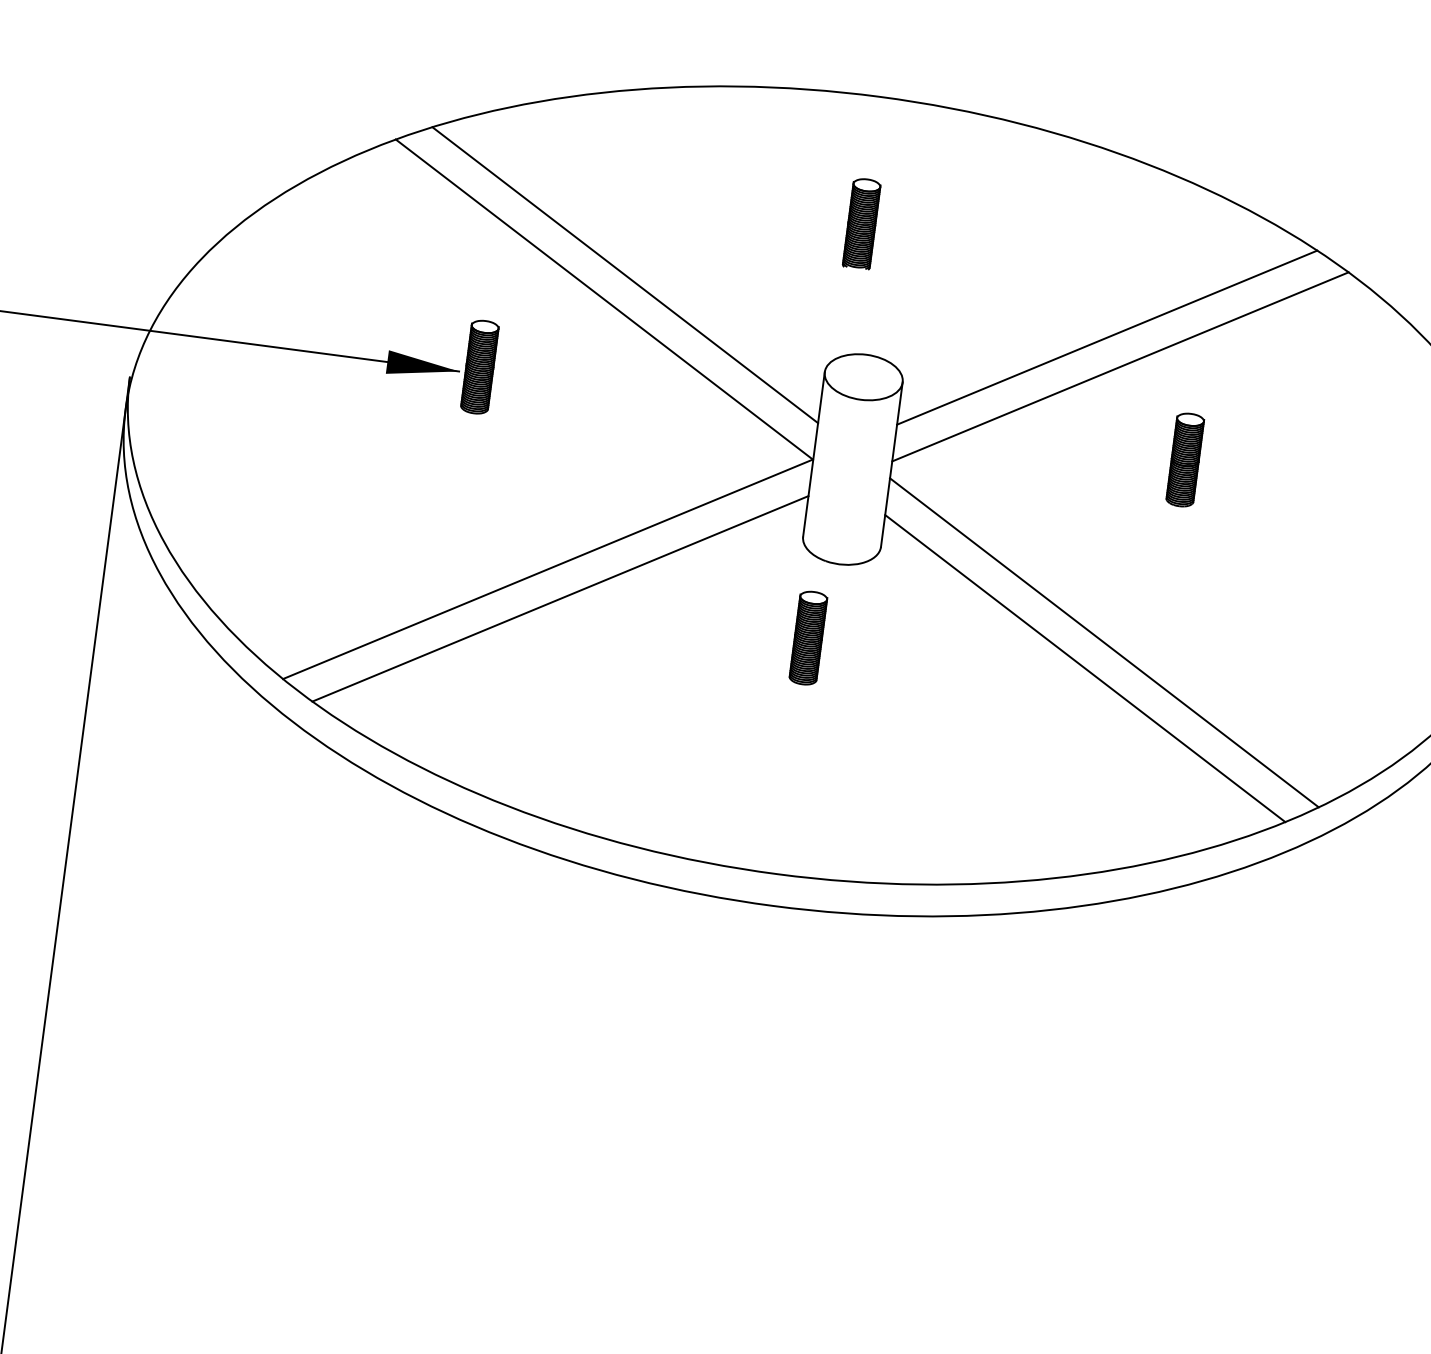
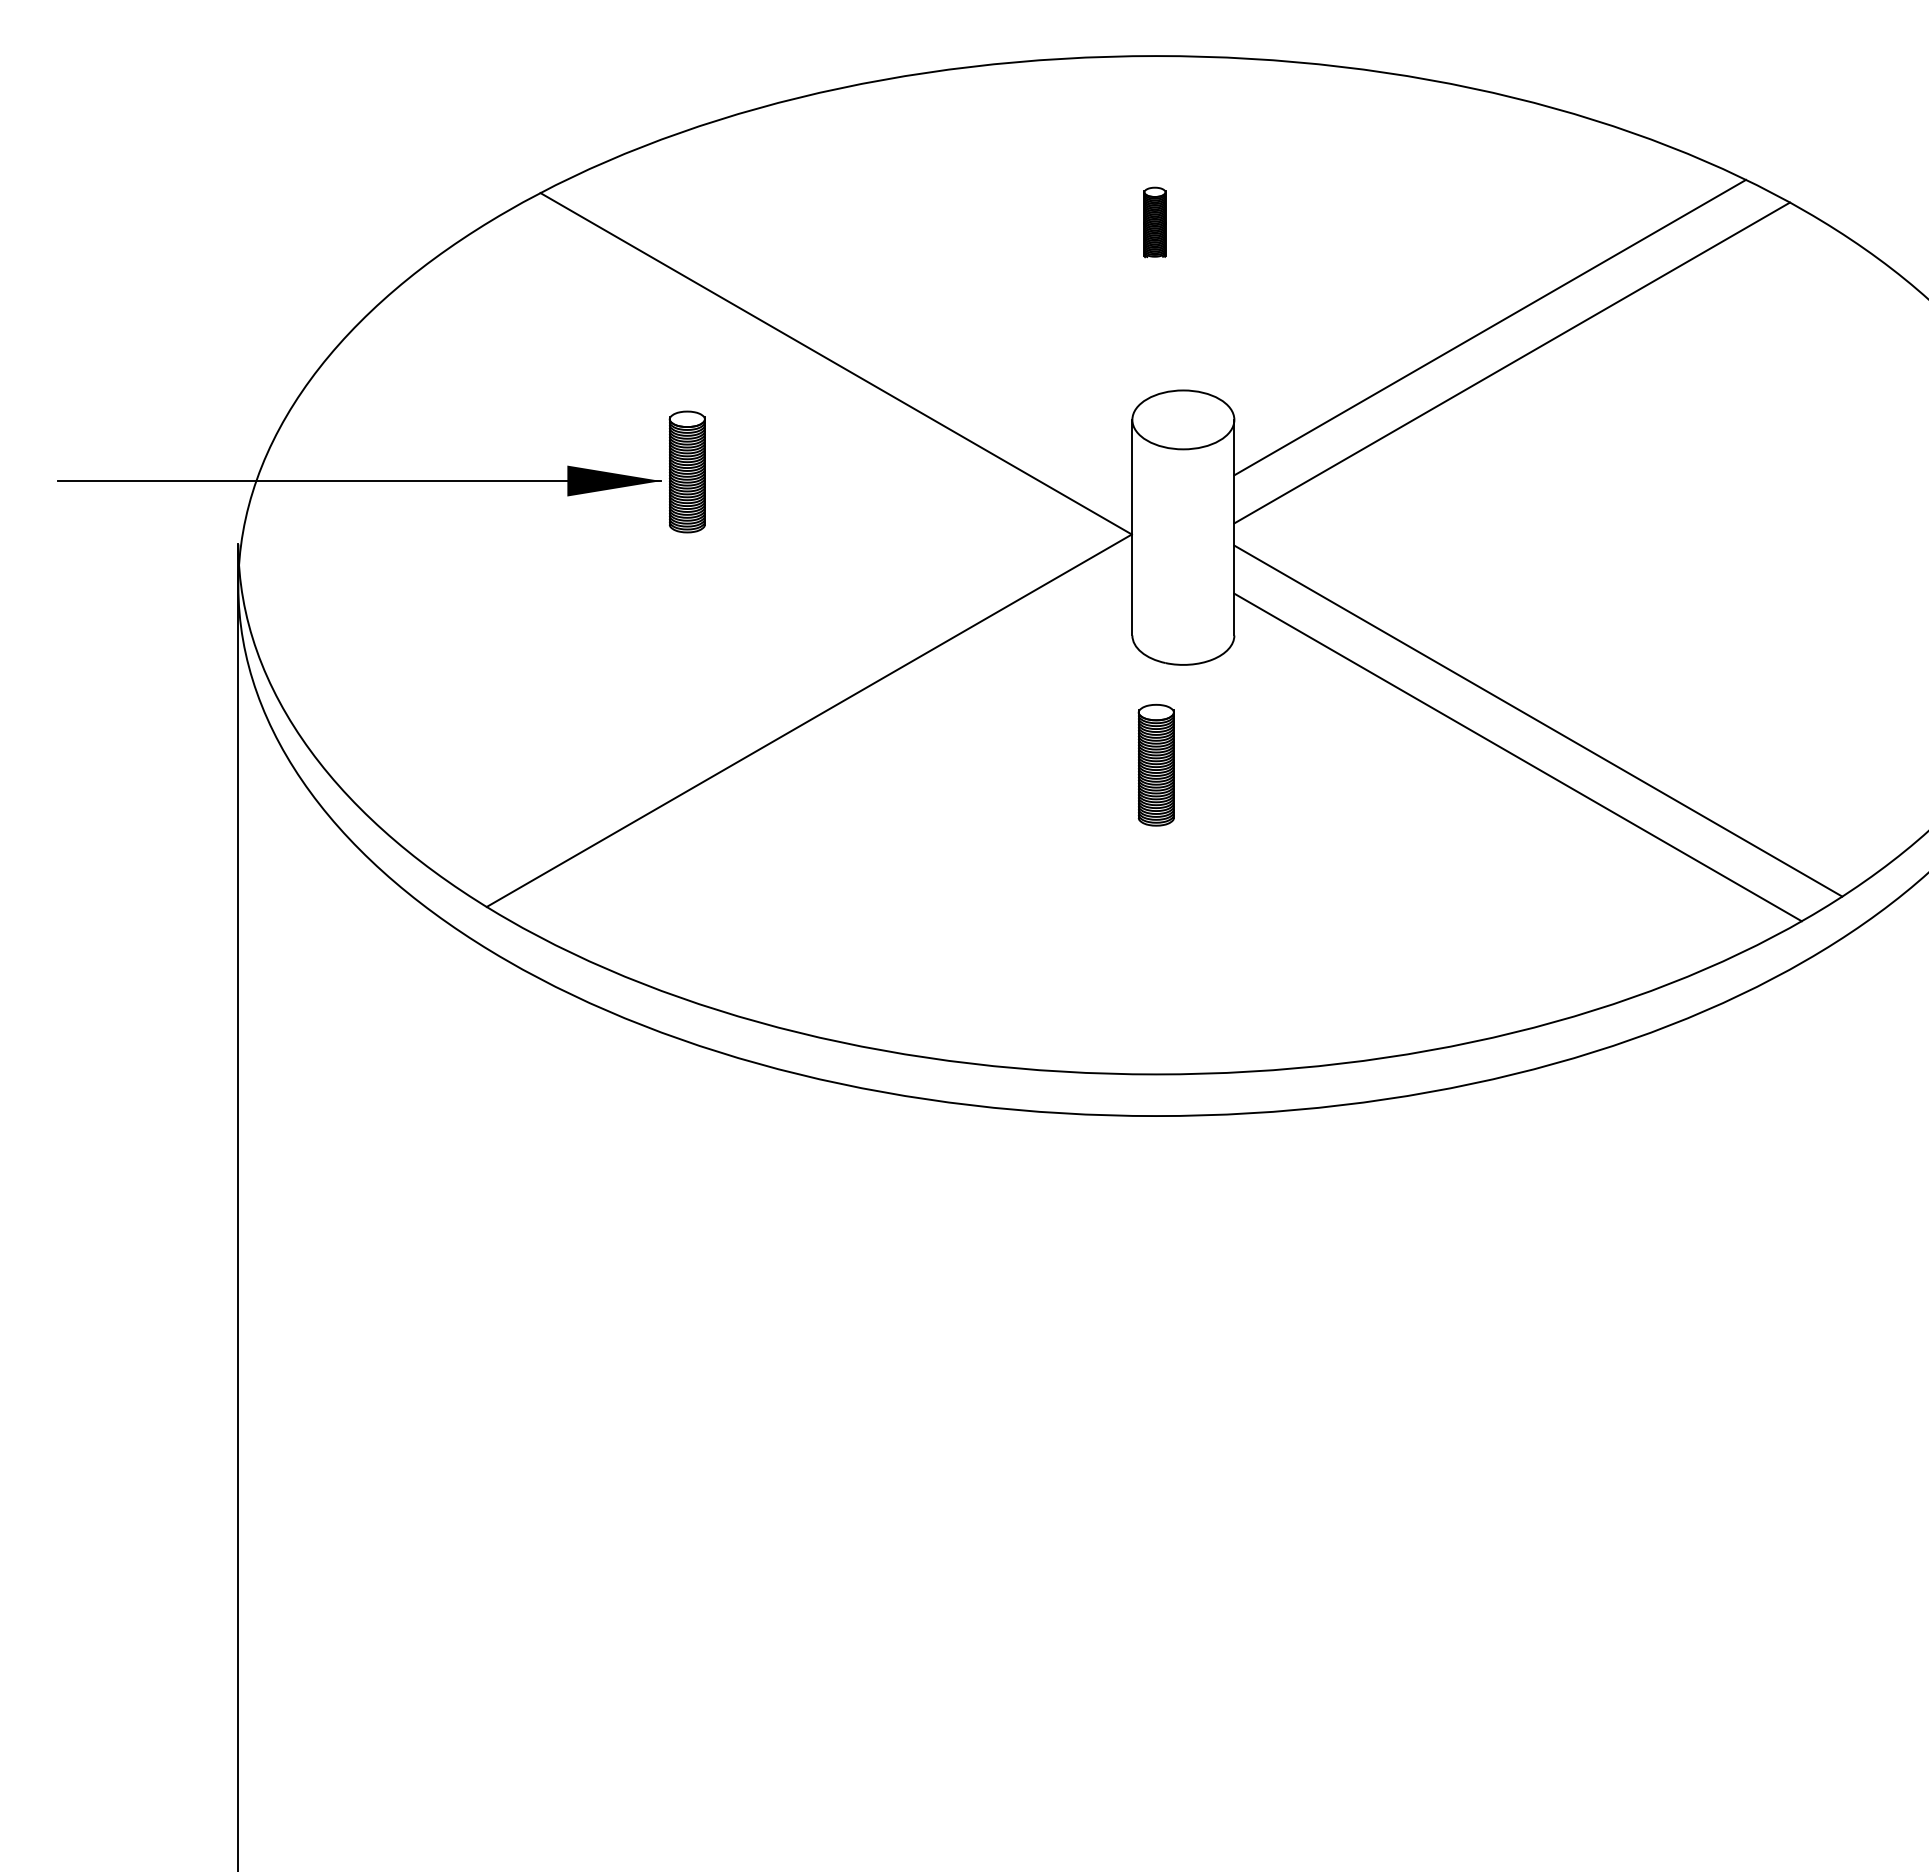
part: (861, 223) -> (1154, 222), size x0.6
line: (624, 274) -> (858, 328), removed
part: (1185, 459) -> (1611, 471), removed
line: (560, 598) -> (830, 756), removed

